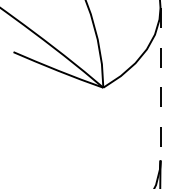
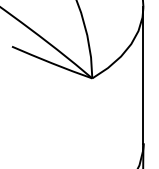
line: (160, 85) -> (143, 76), dashed -> solid

